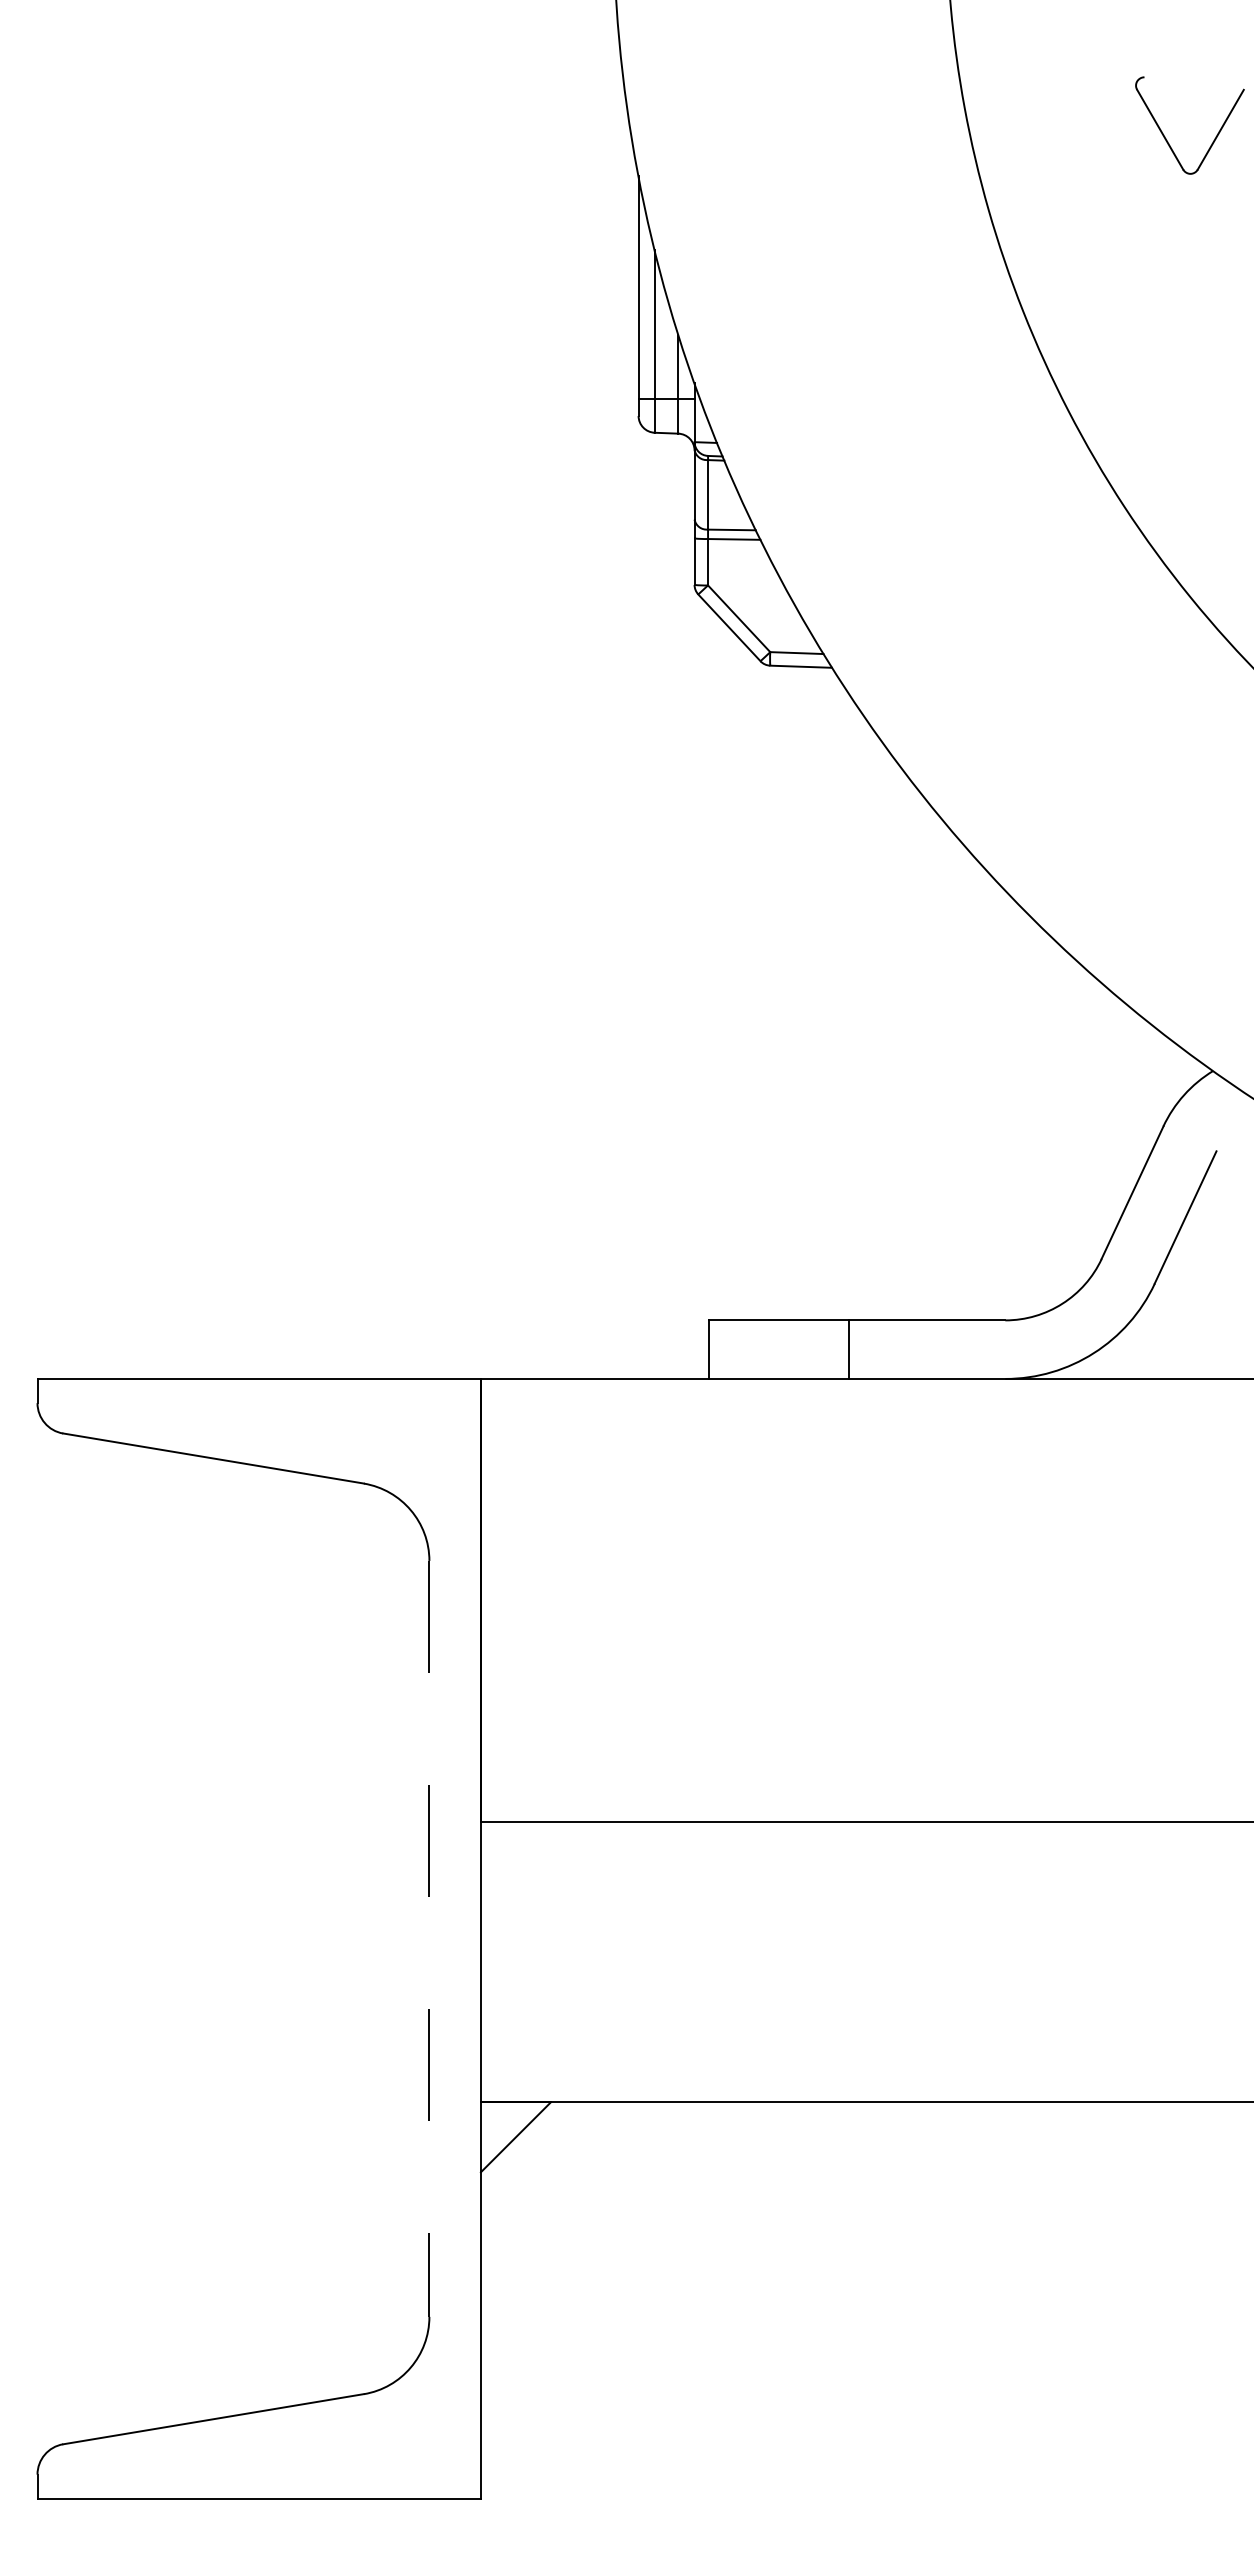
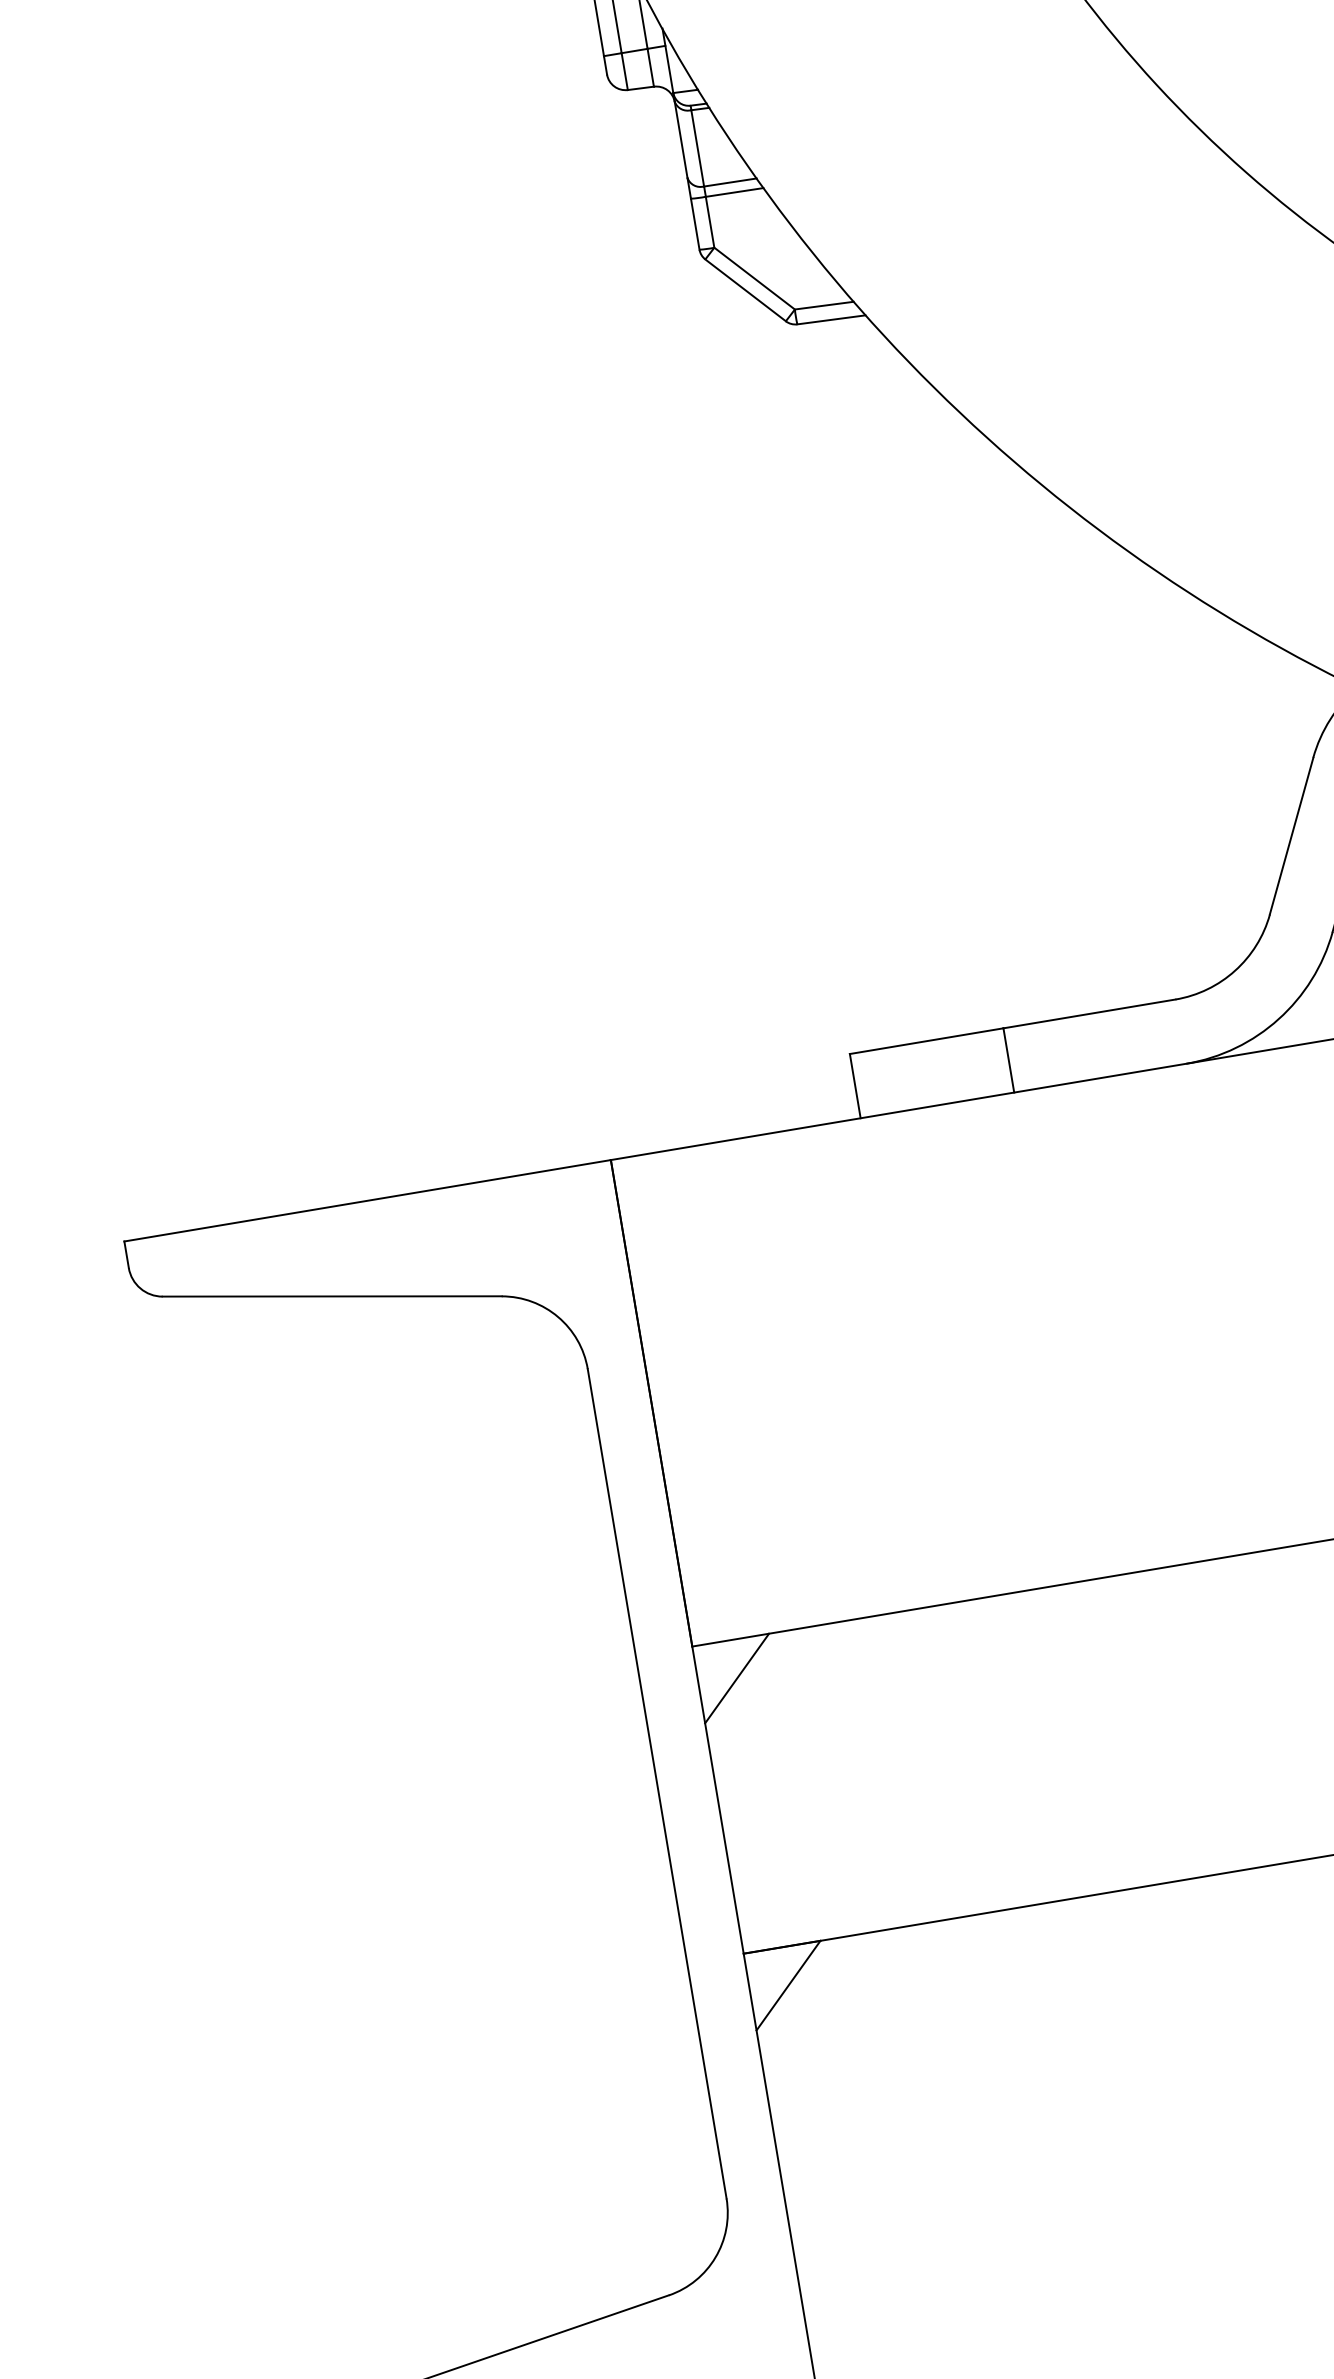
line: (515, 1857) -> (736, 1678), added
line: (429, 1938) -> (657, 1783), dashed -> solid

